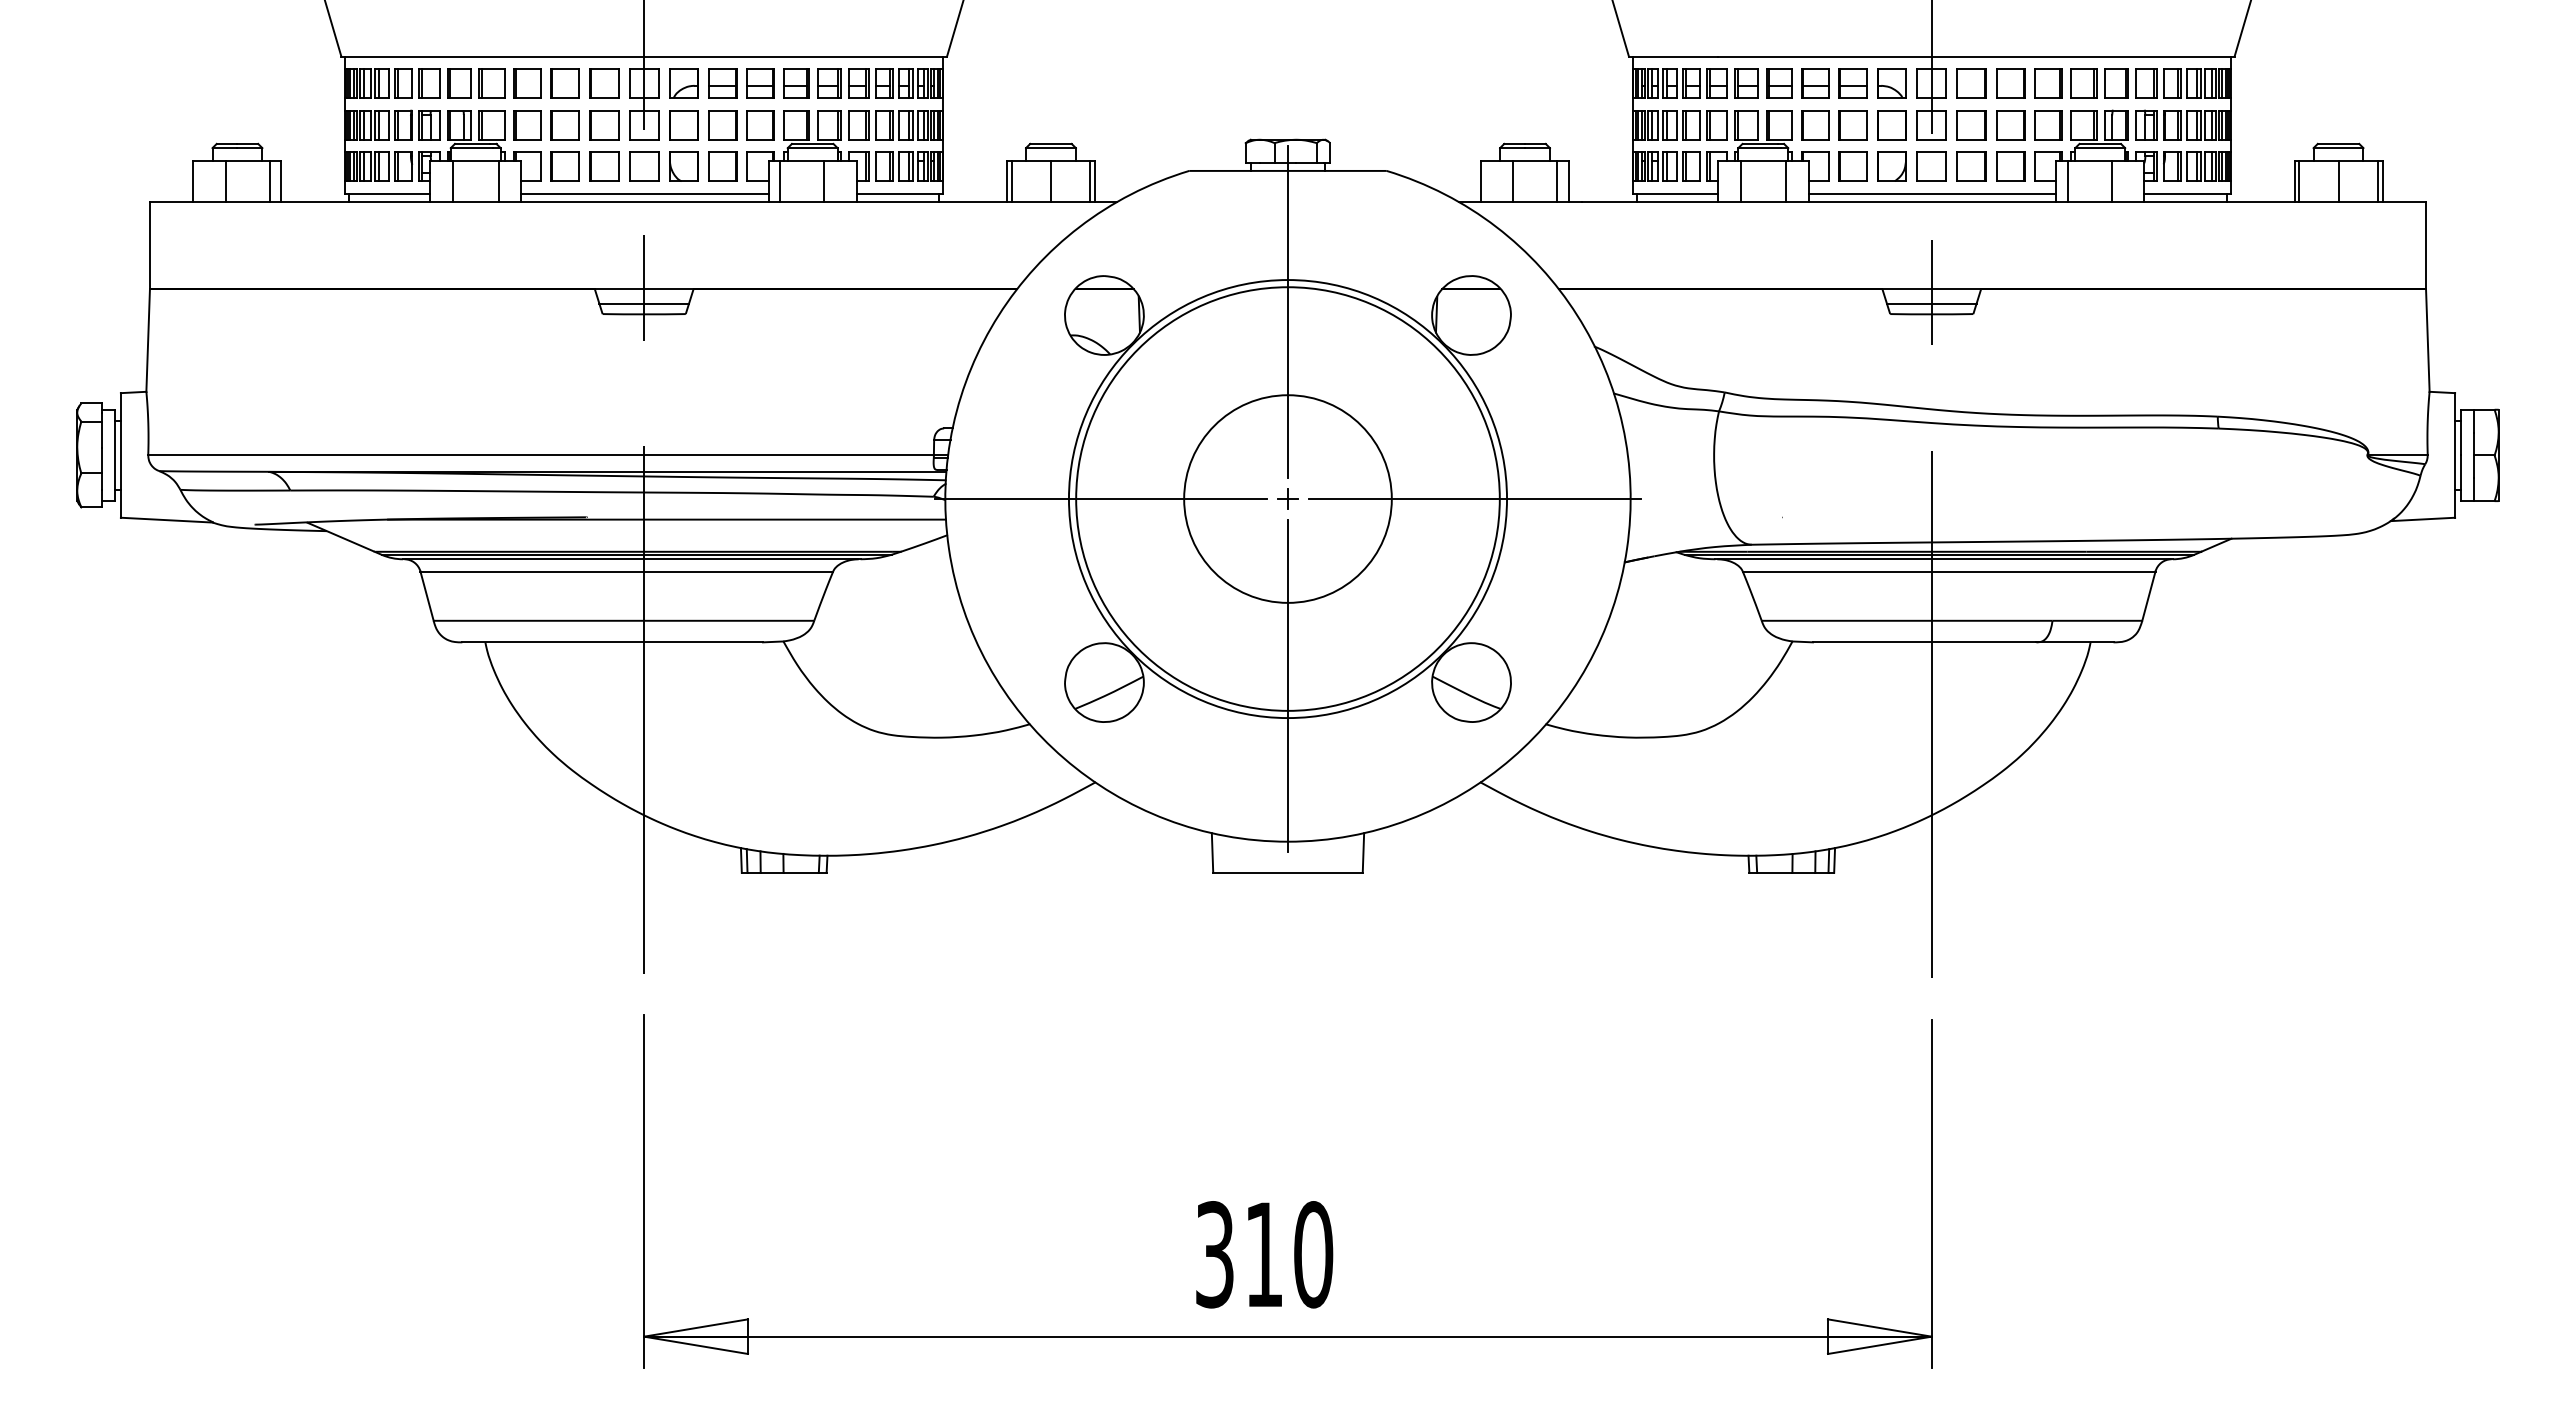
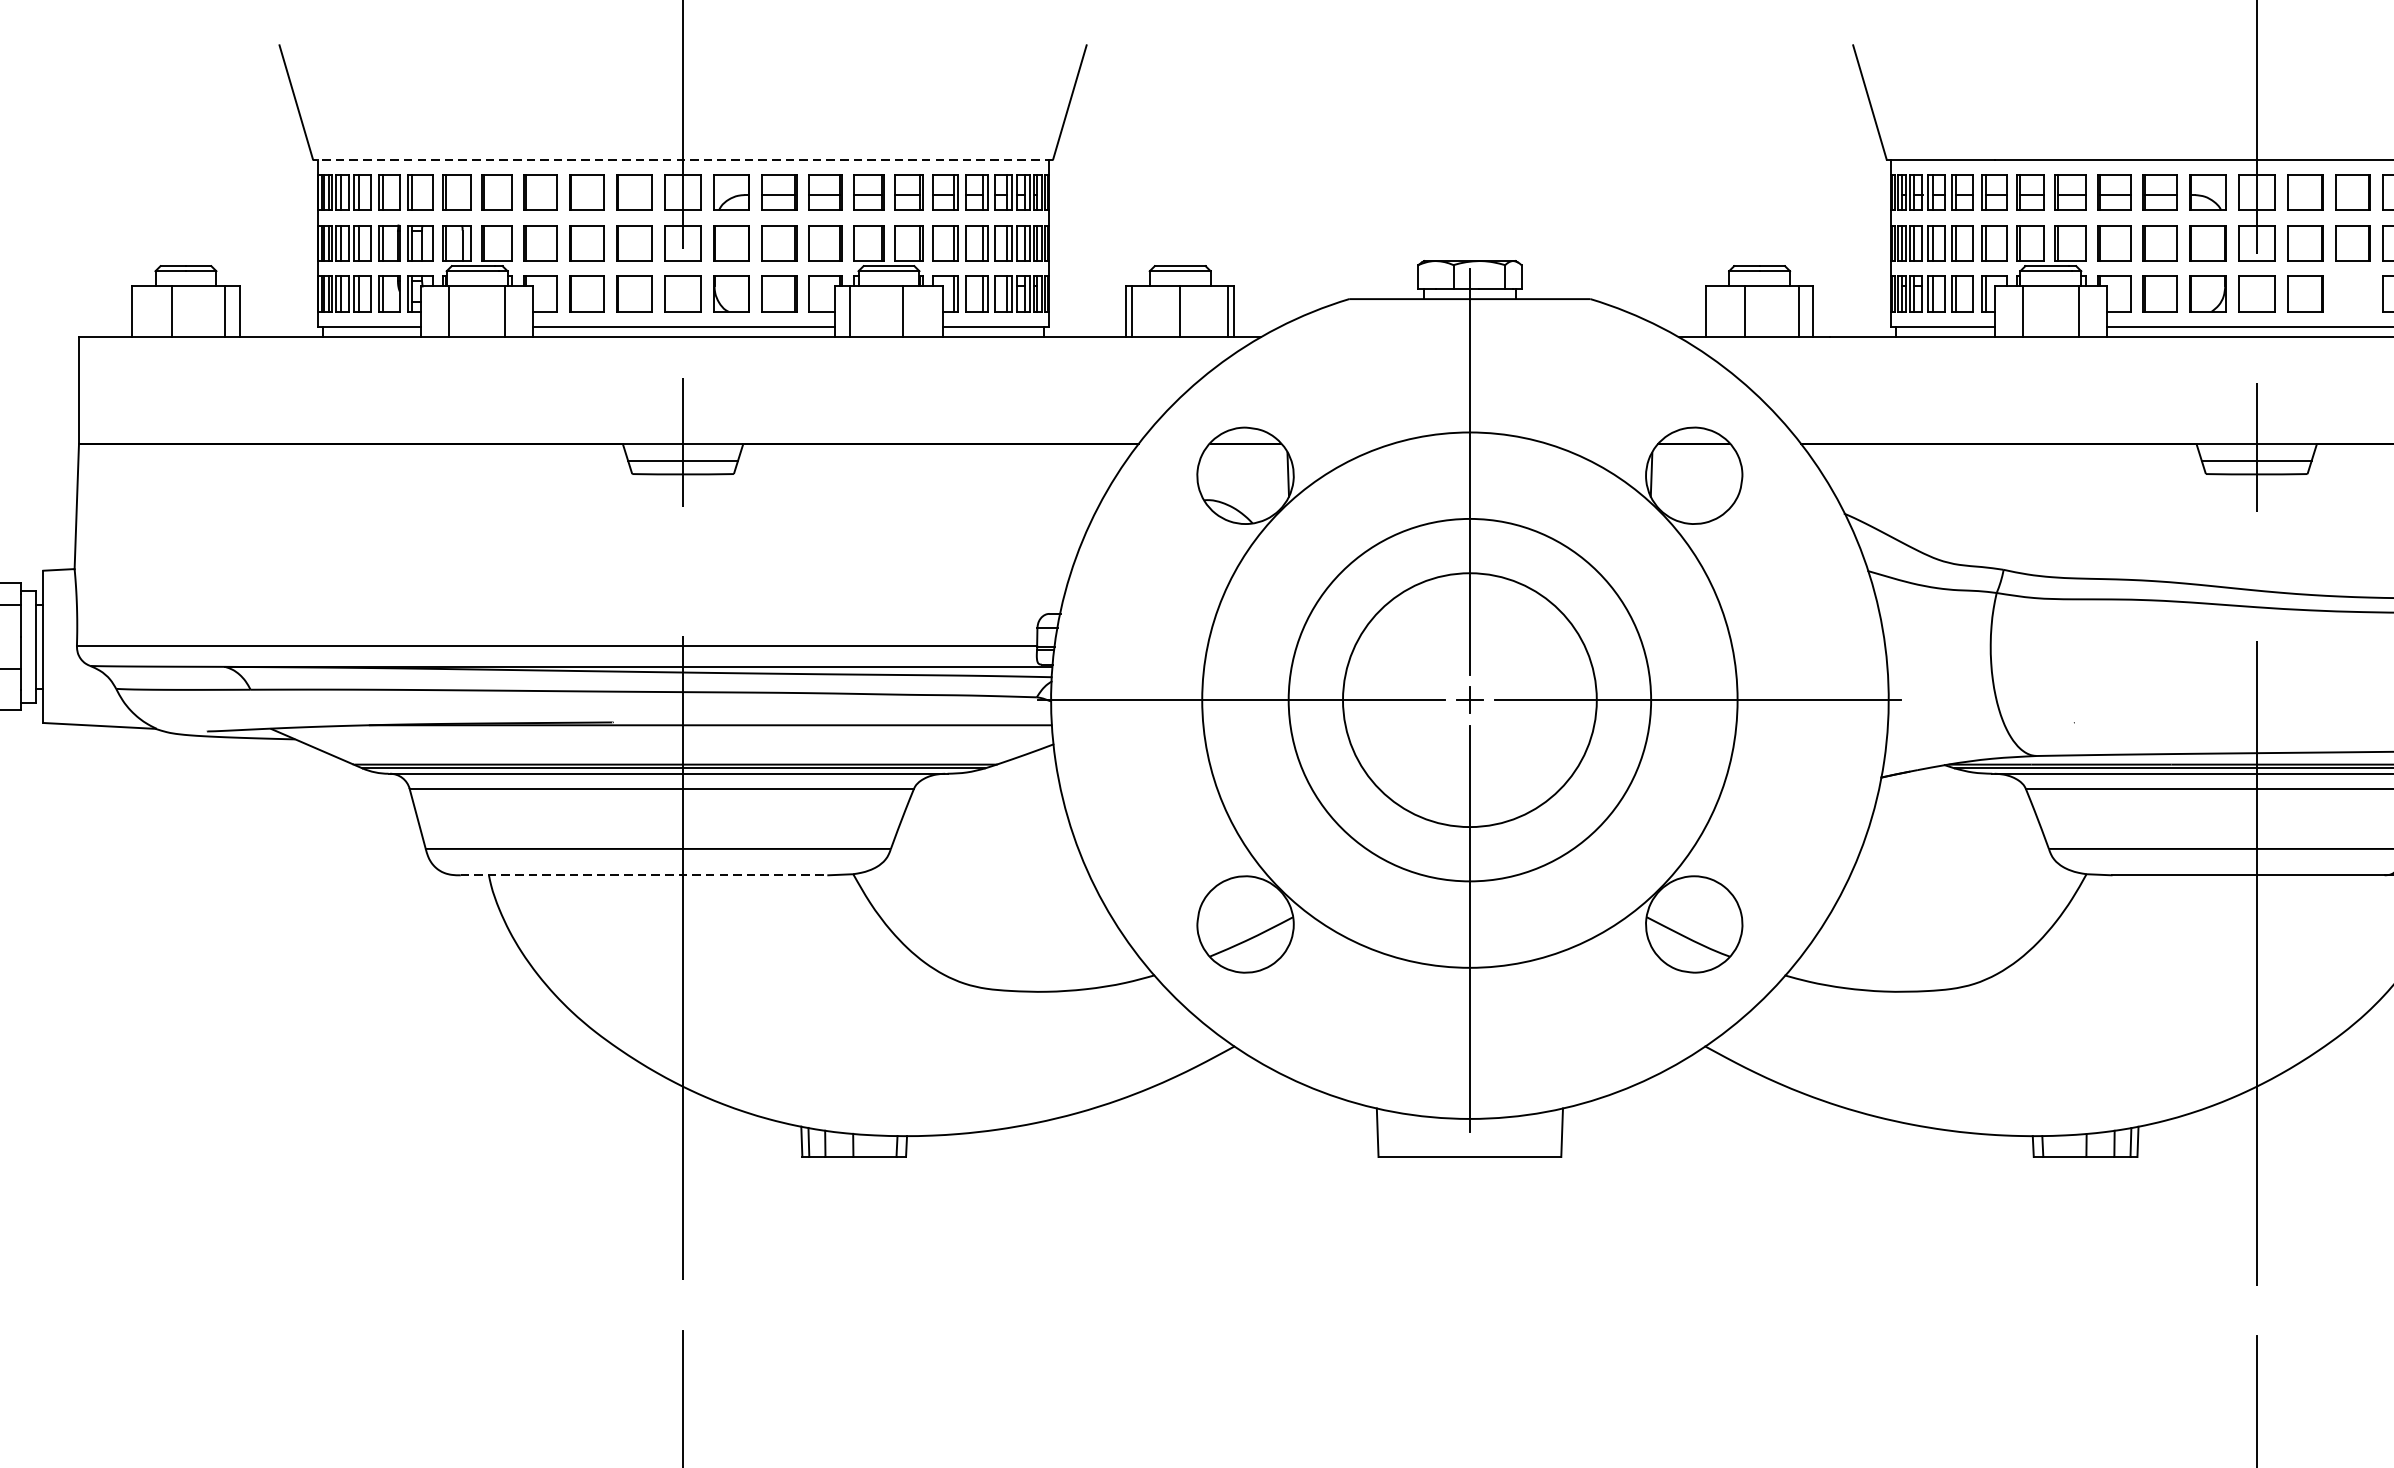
line: (644, 56) -> (683, 159), solid -> dashed
part: (2010, 166) -> (2352, 293), removed
circle: (1287, 498) -> (1469, 699), size x0.7
line: (613, 642) -> (645, 875), solid -> dashed

